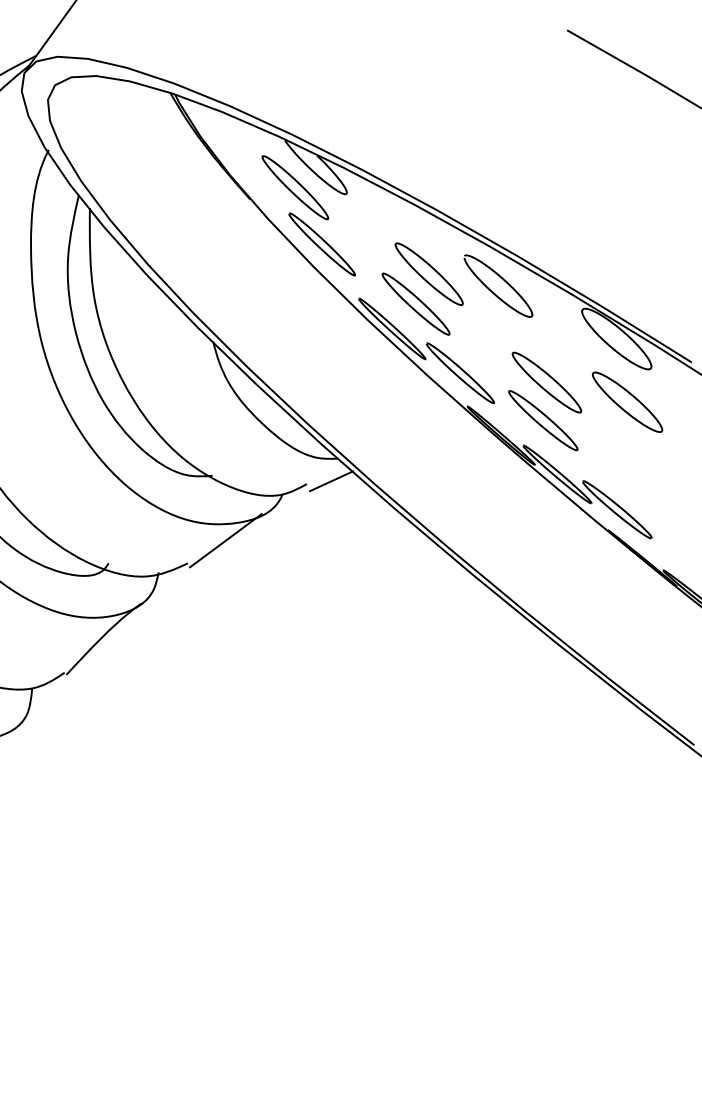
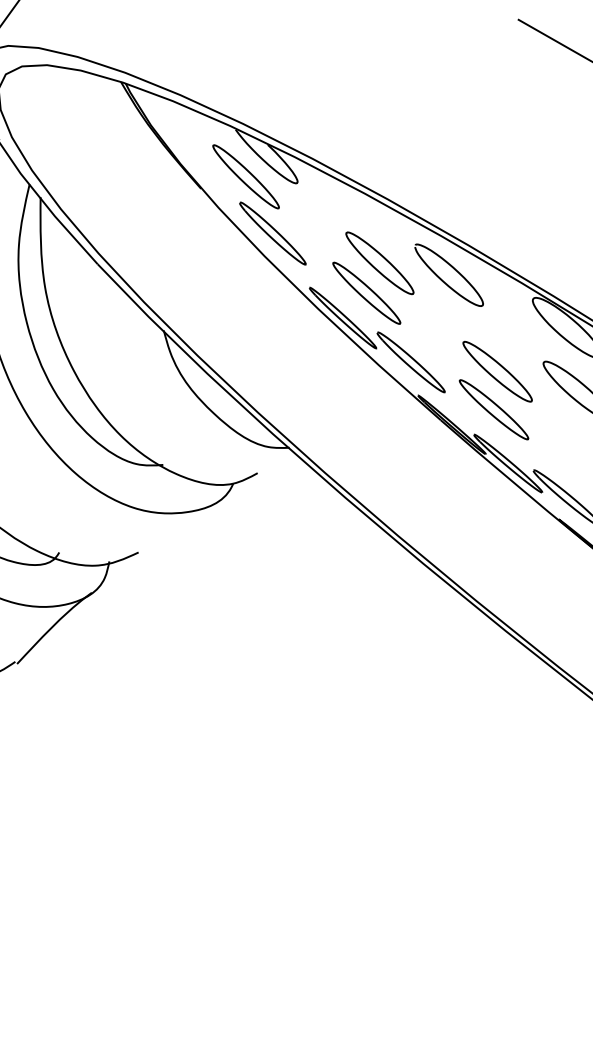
line: (331, 481) -> (282, 470), removed
line: (225, 540) -> (176, 529), removed

